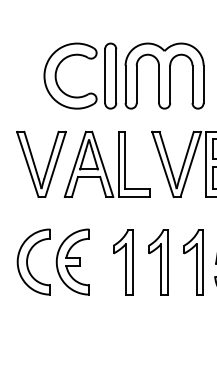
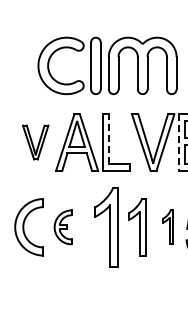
line: (125, 160) -> (108, 139), solid -> dashed
part: (41, 164) -> (35, 142), size x0.6
line: (205, 165) -> (178, 143), solid -> dashed
part: (72, 262) -> (62, 227), size x0.6
part: (122, 262) -> (106, 227), size x1.4
part: (193, 262) -> (167, 227), size x0.6

